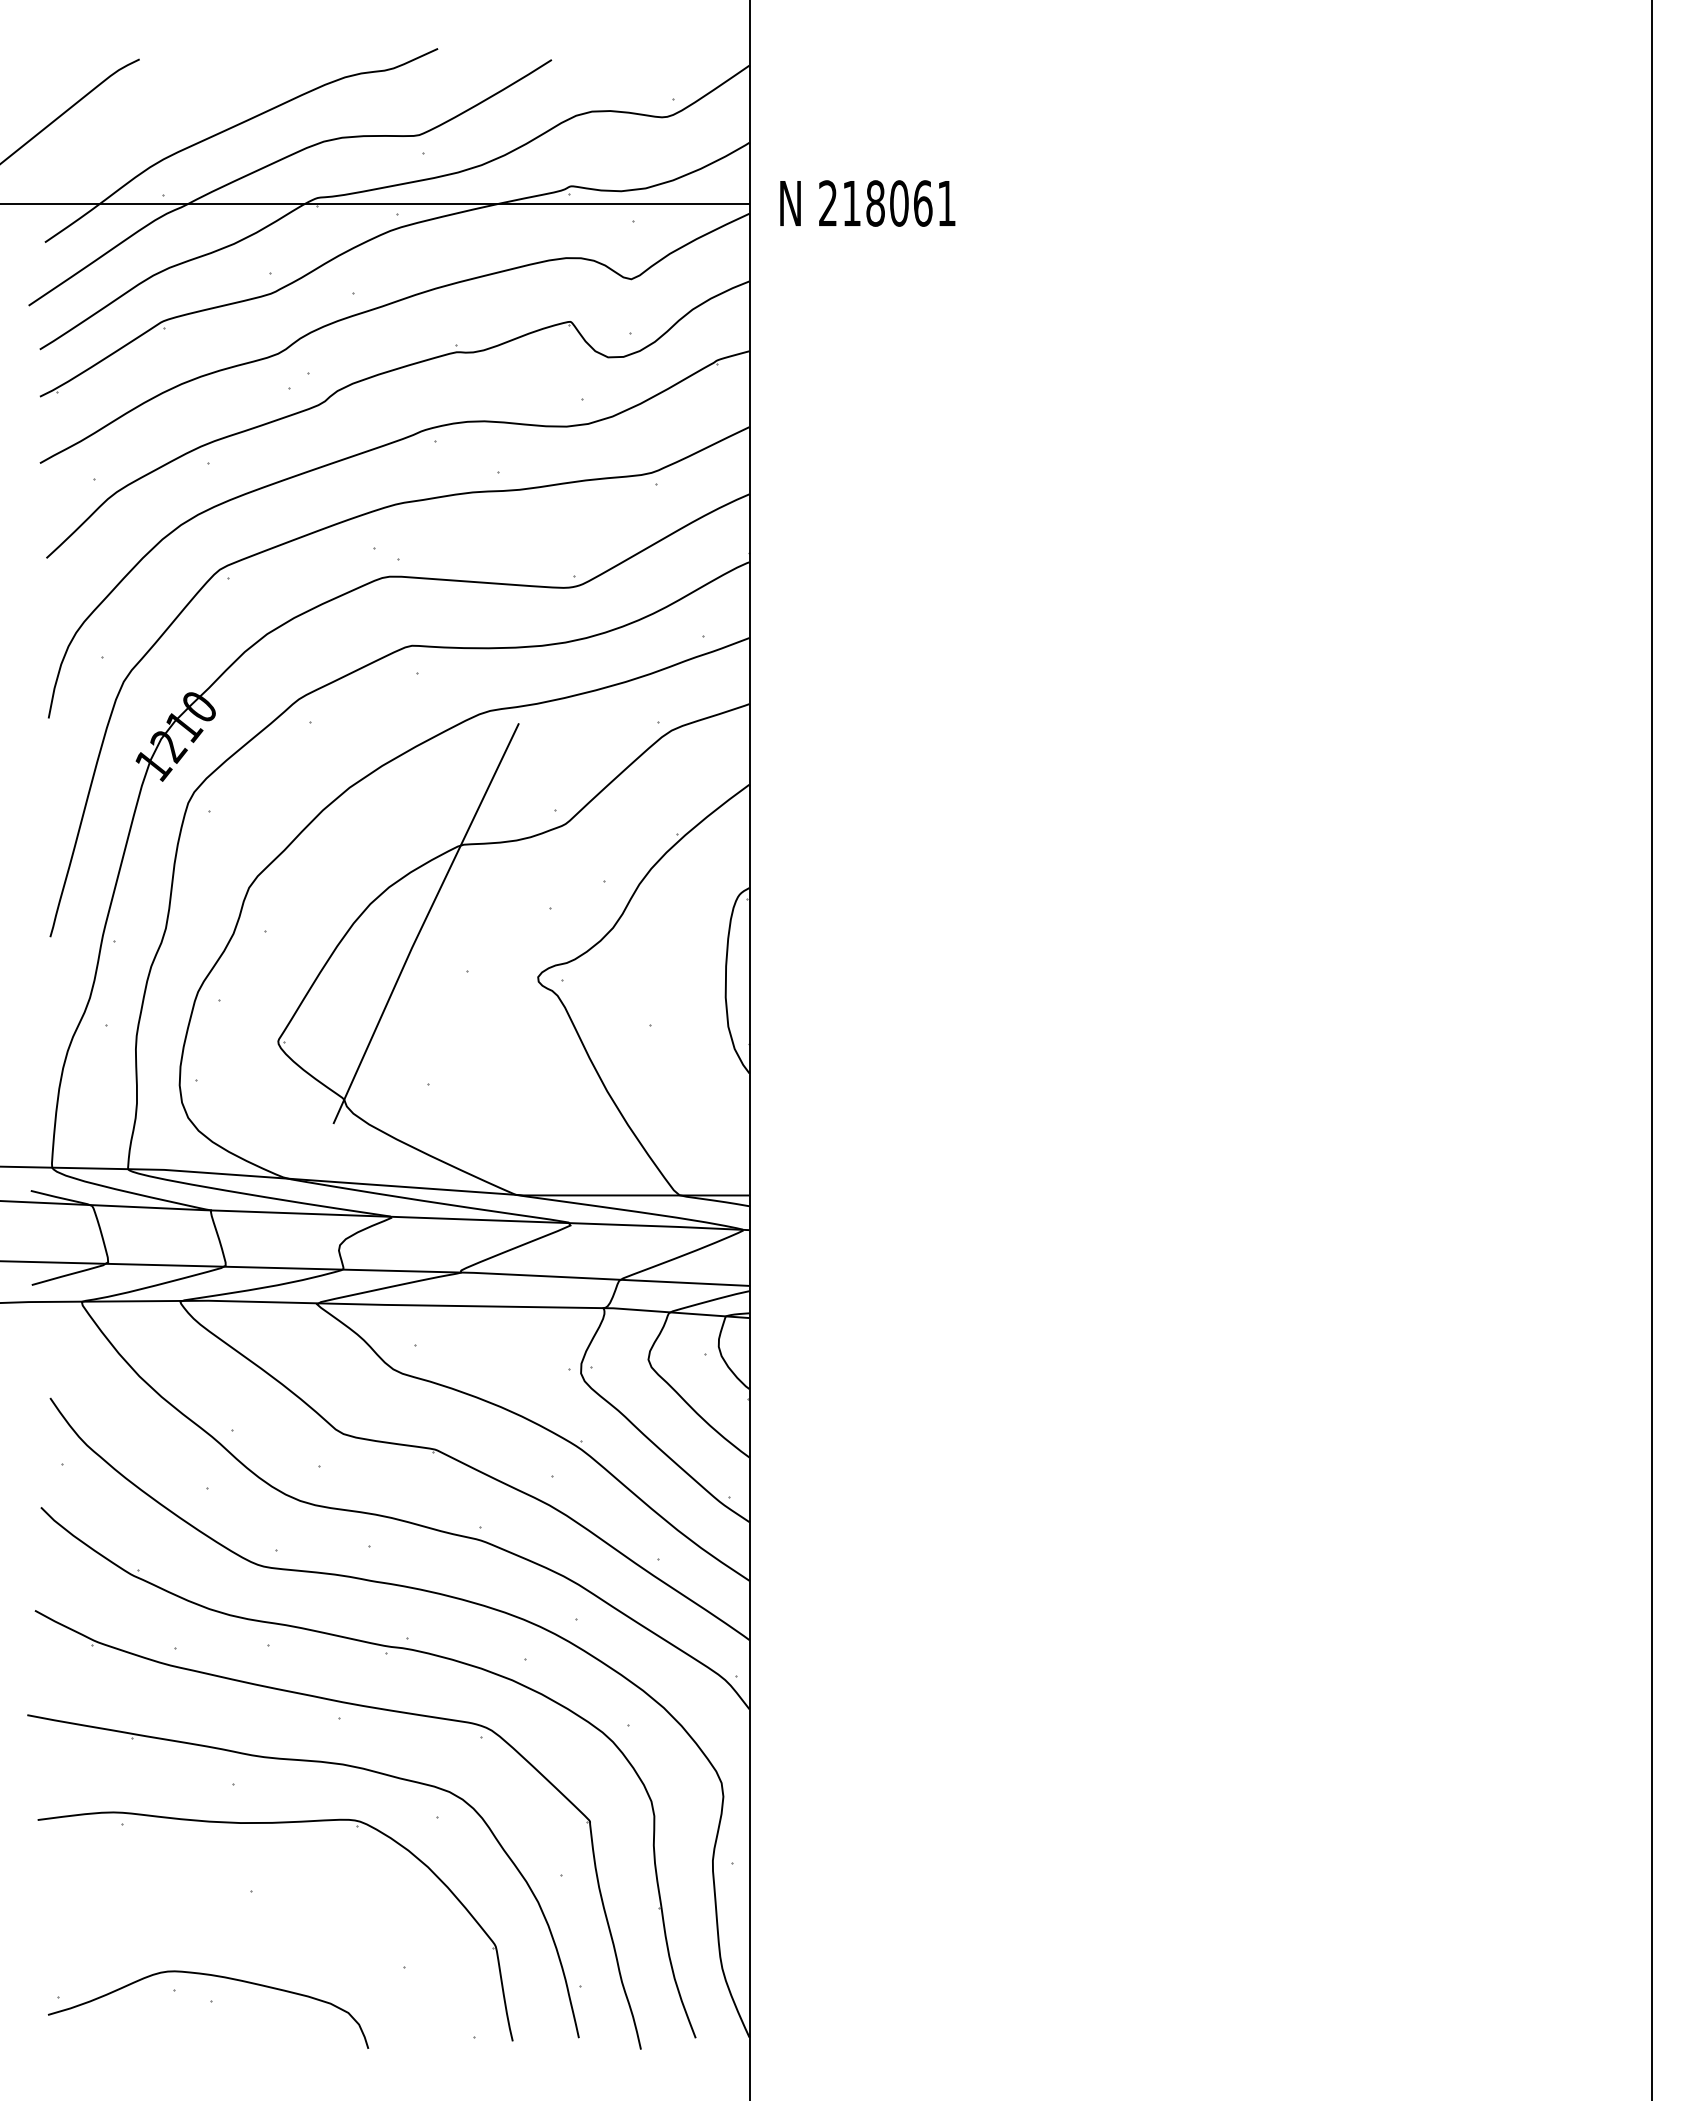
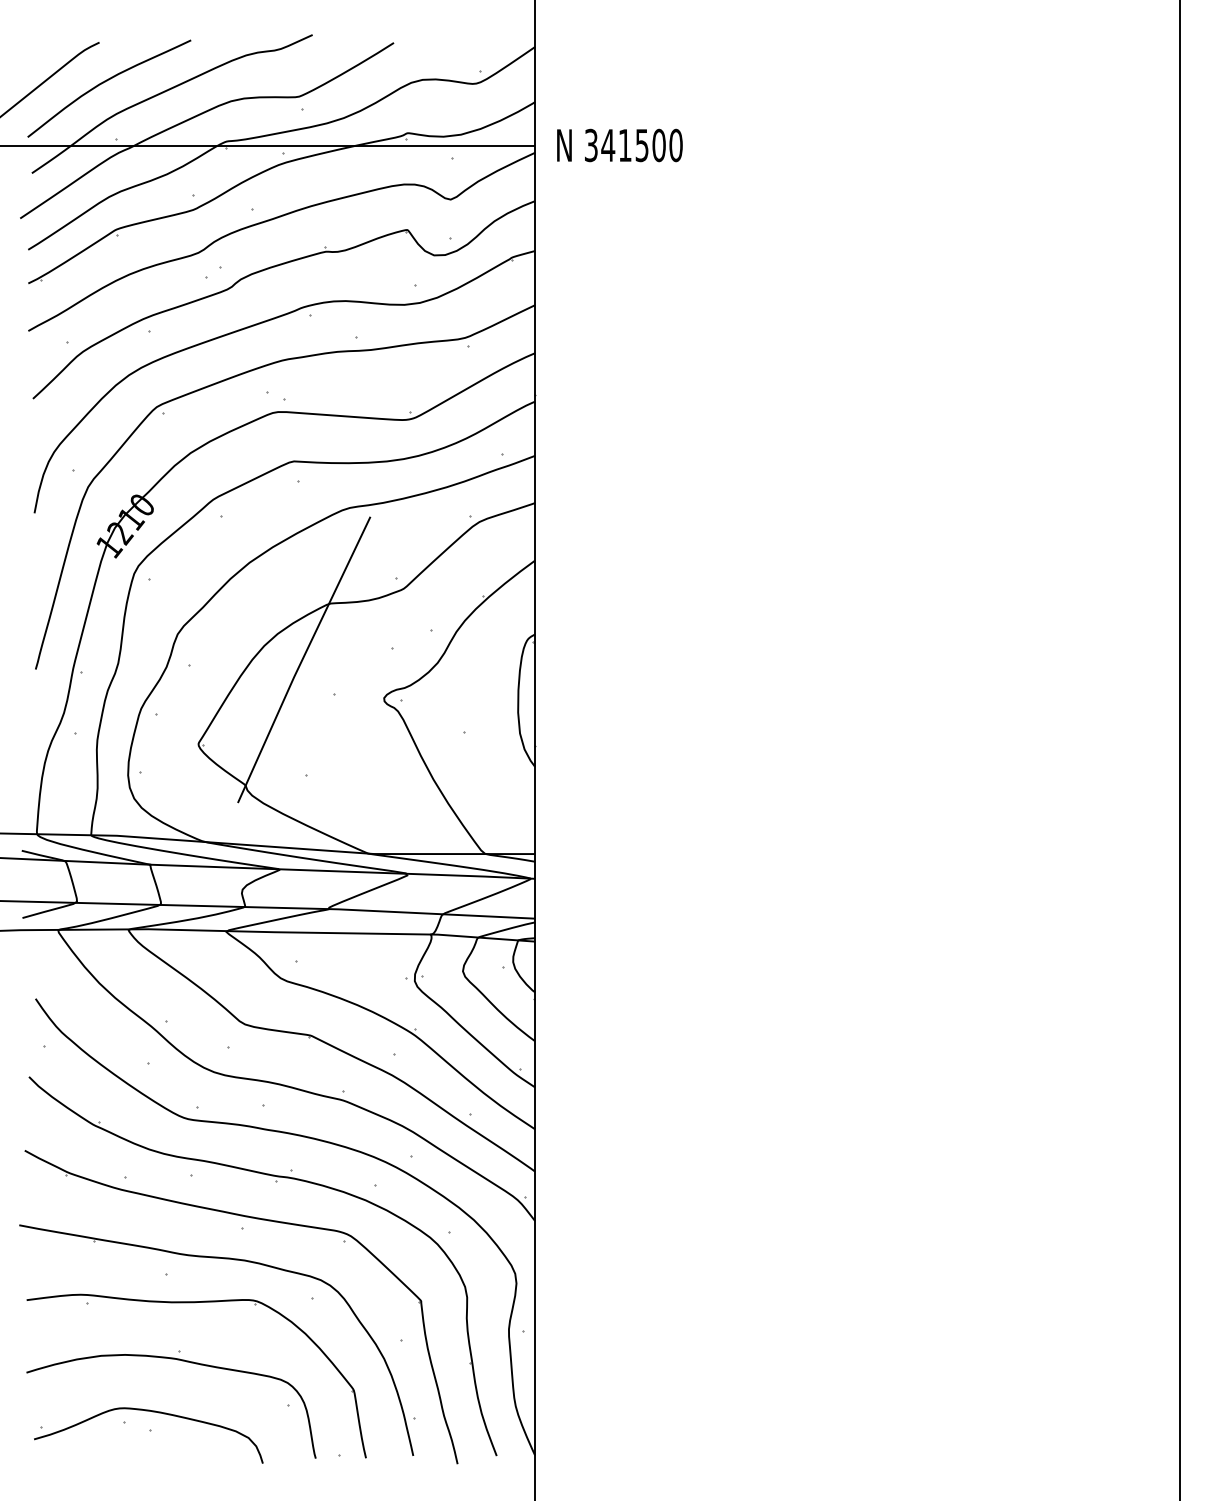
curve: (148, 114) -> (105, 81), added
text: (887, 203) -> (633, 145), 218061 -> 341500
curve: (255, 1905) -> (182, 1361), added

